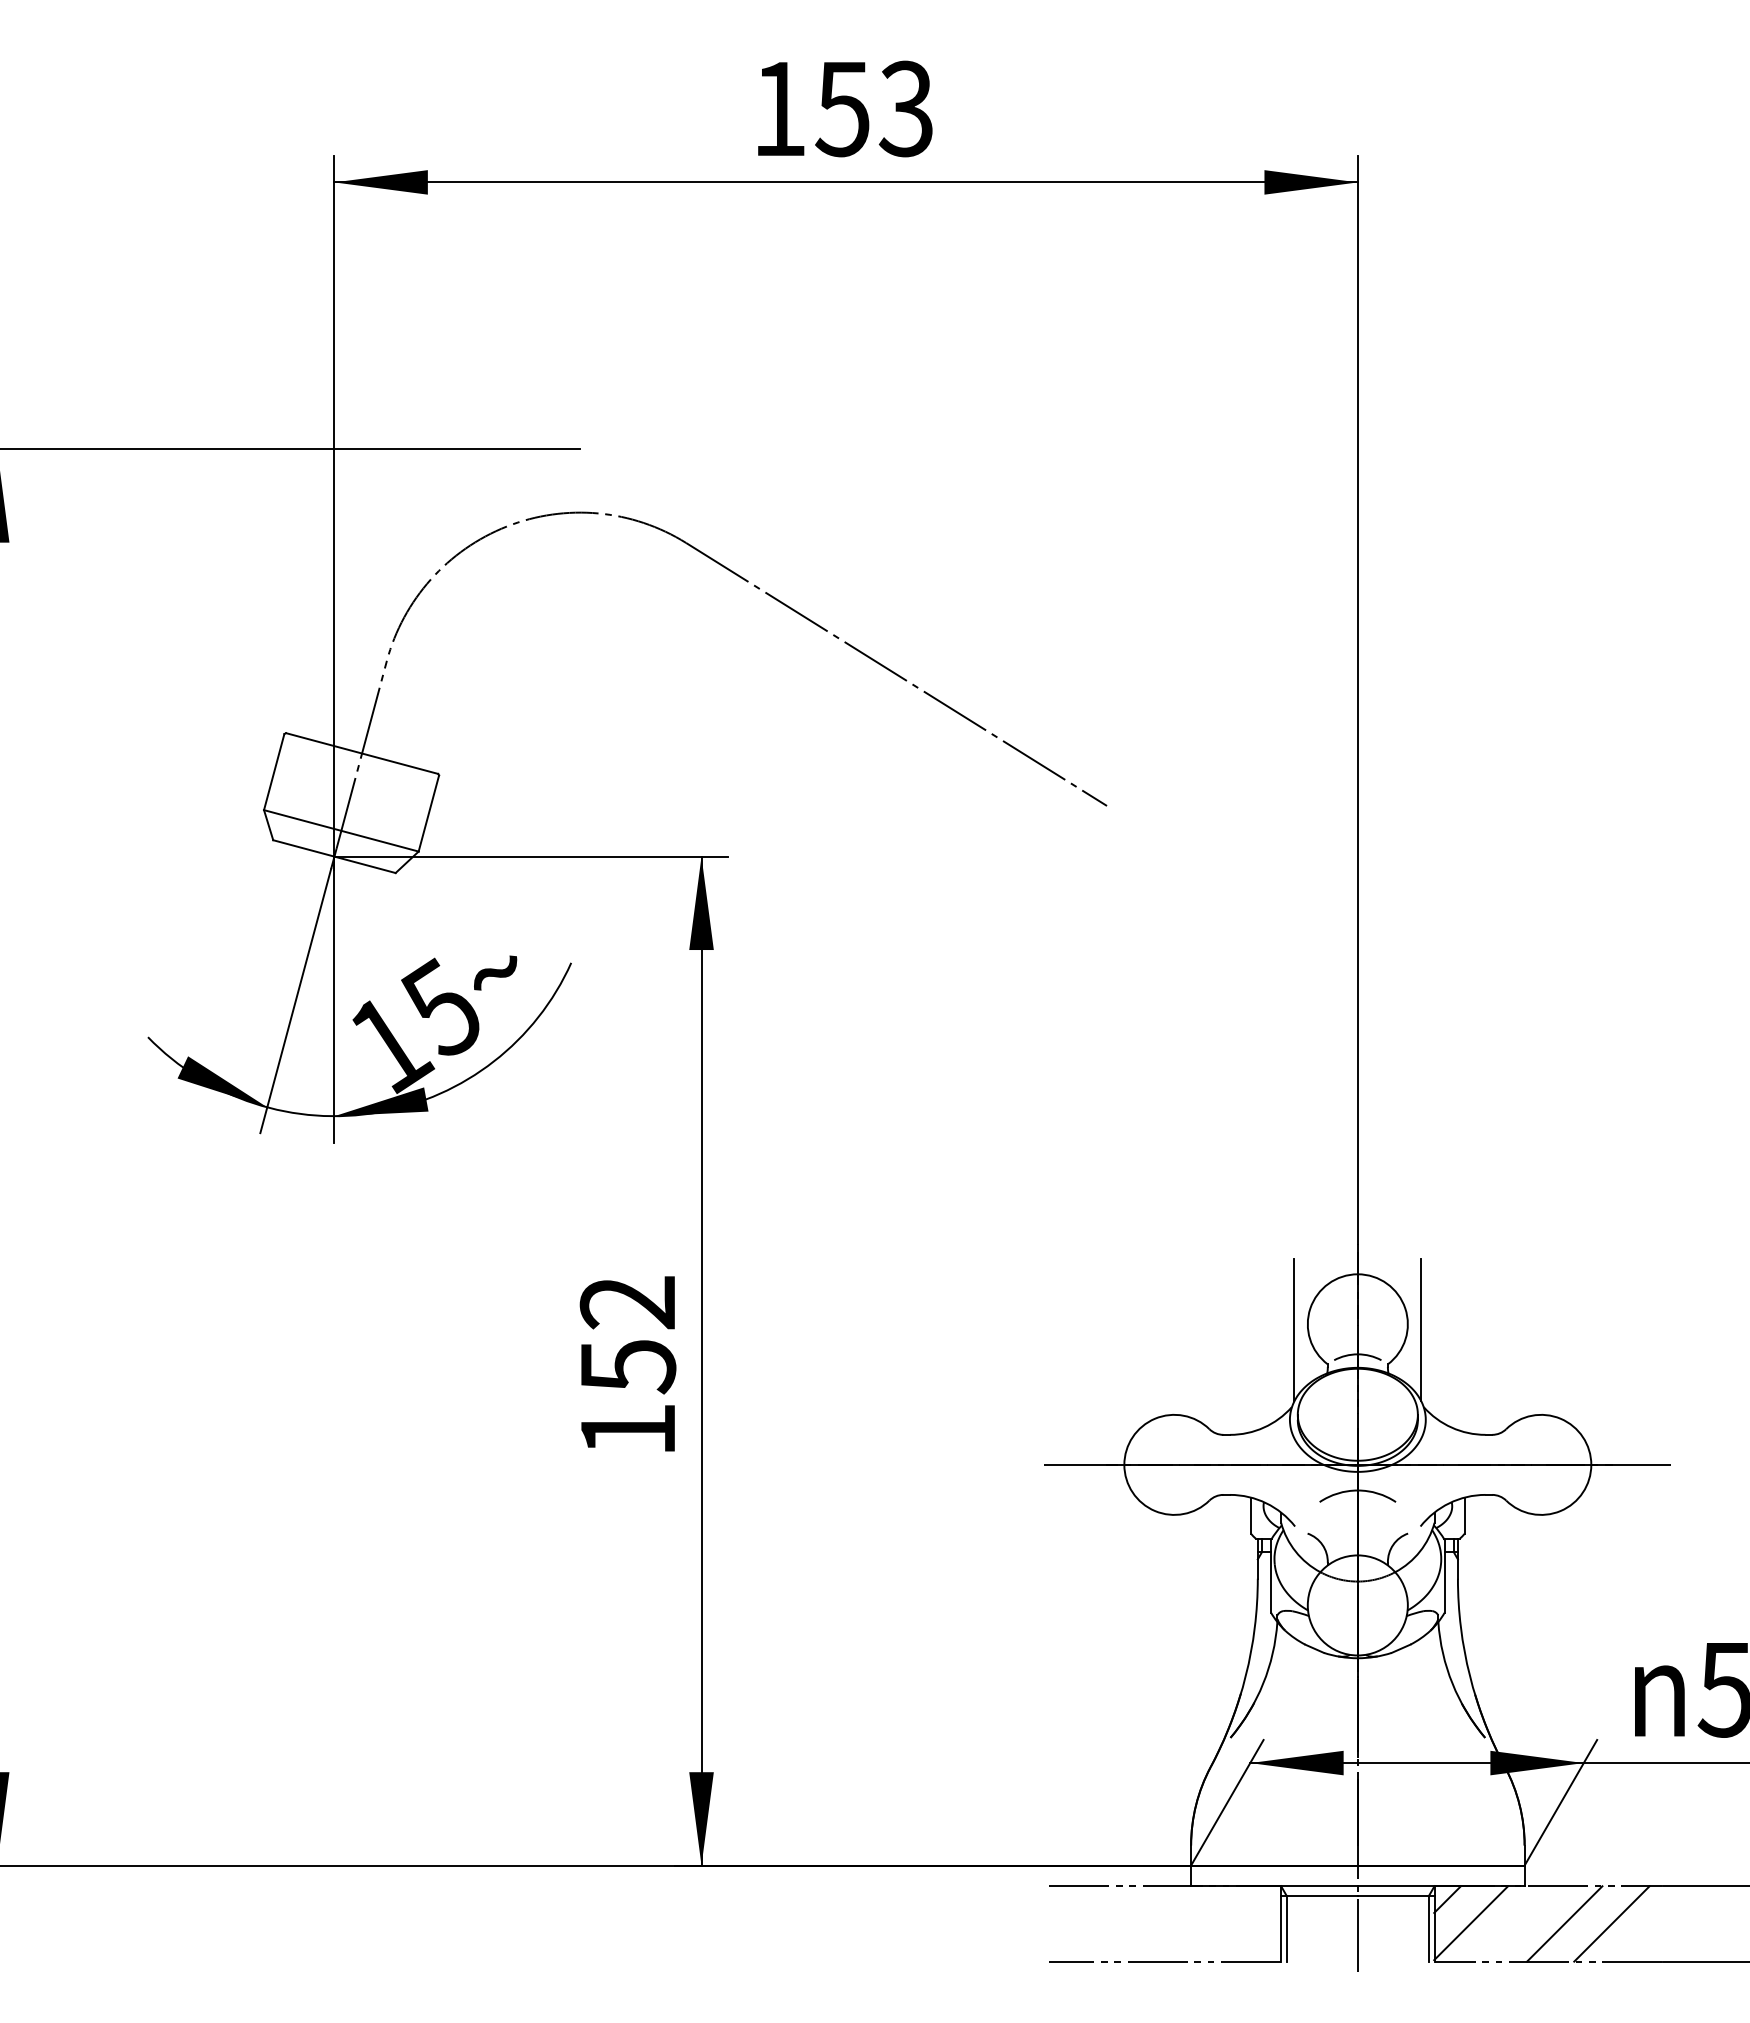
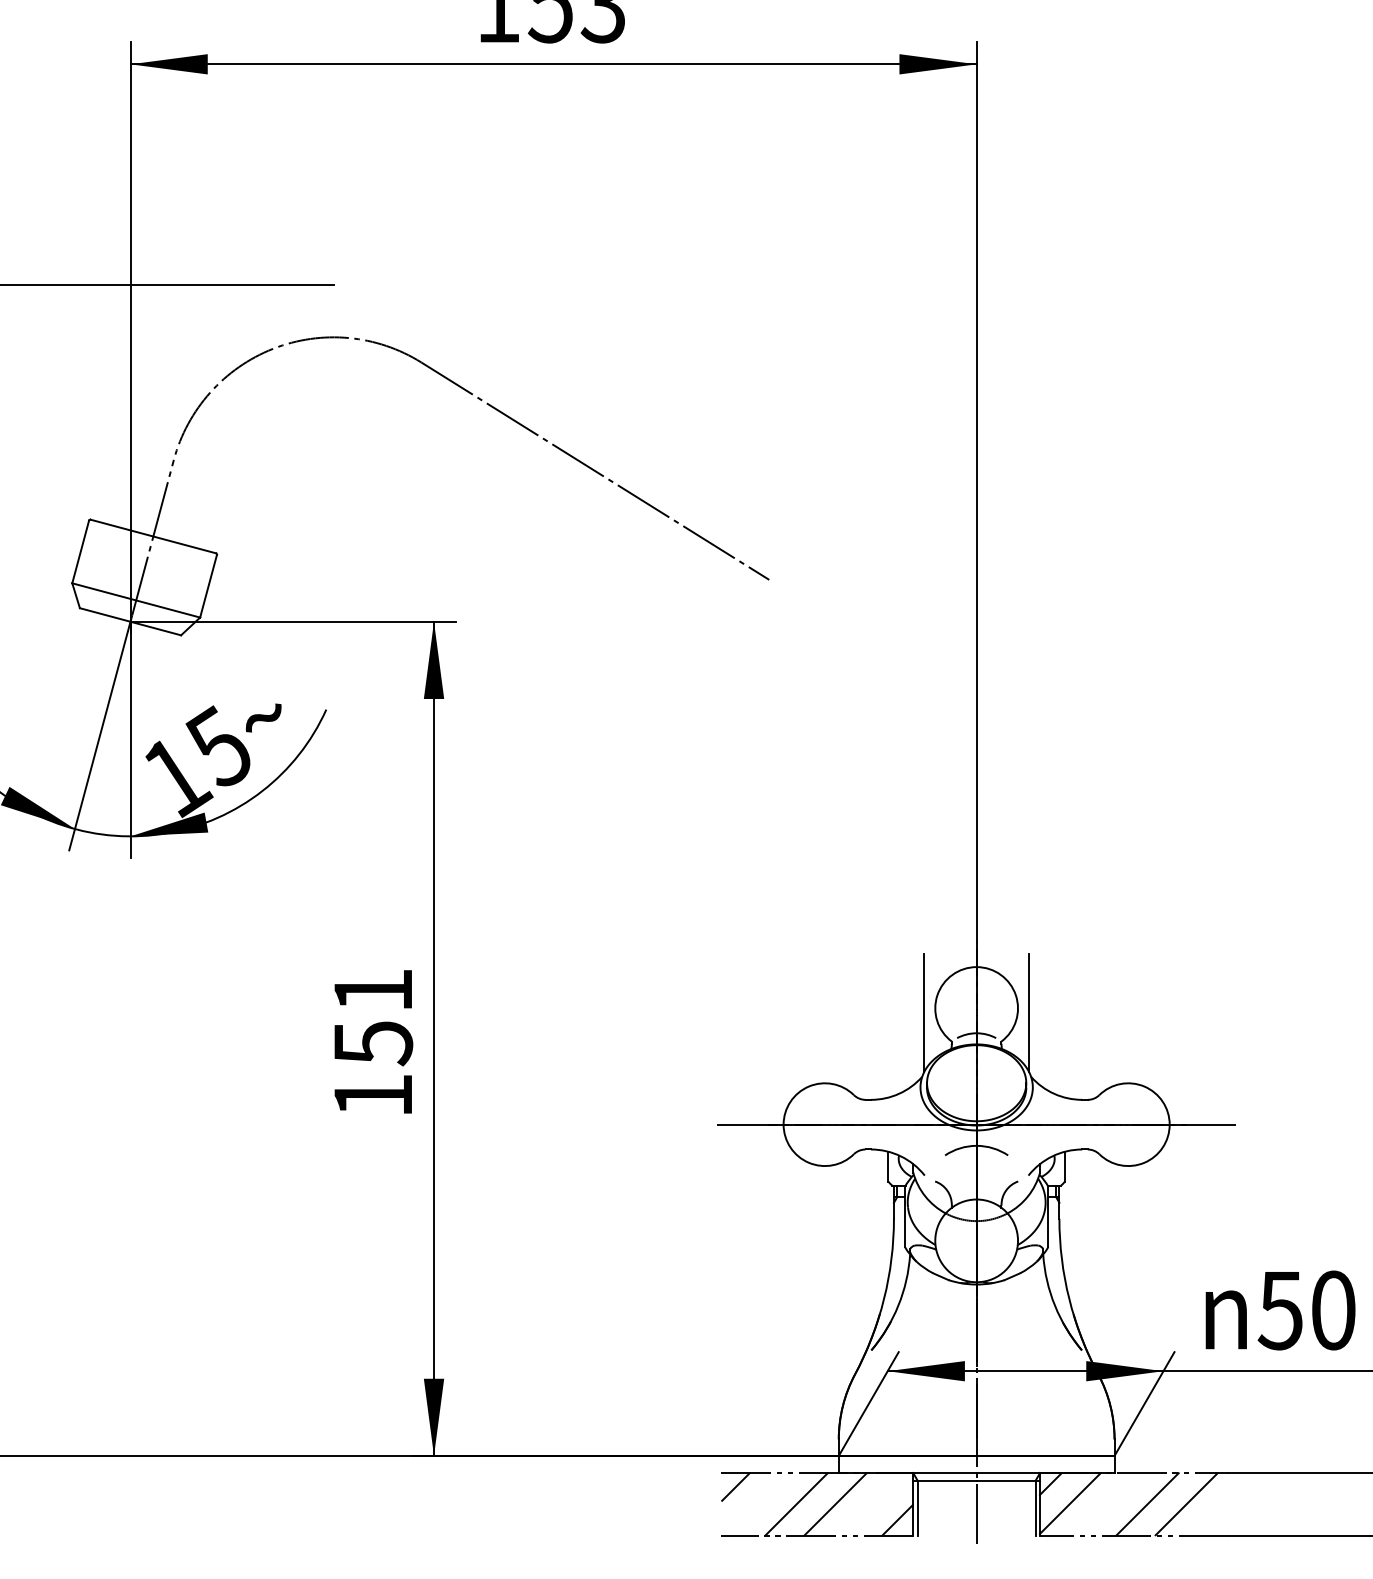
text: (626, 1302) -> (371, 990), 152 -> 151
hatch: (1165, 1923) -> (817, 1503), added

